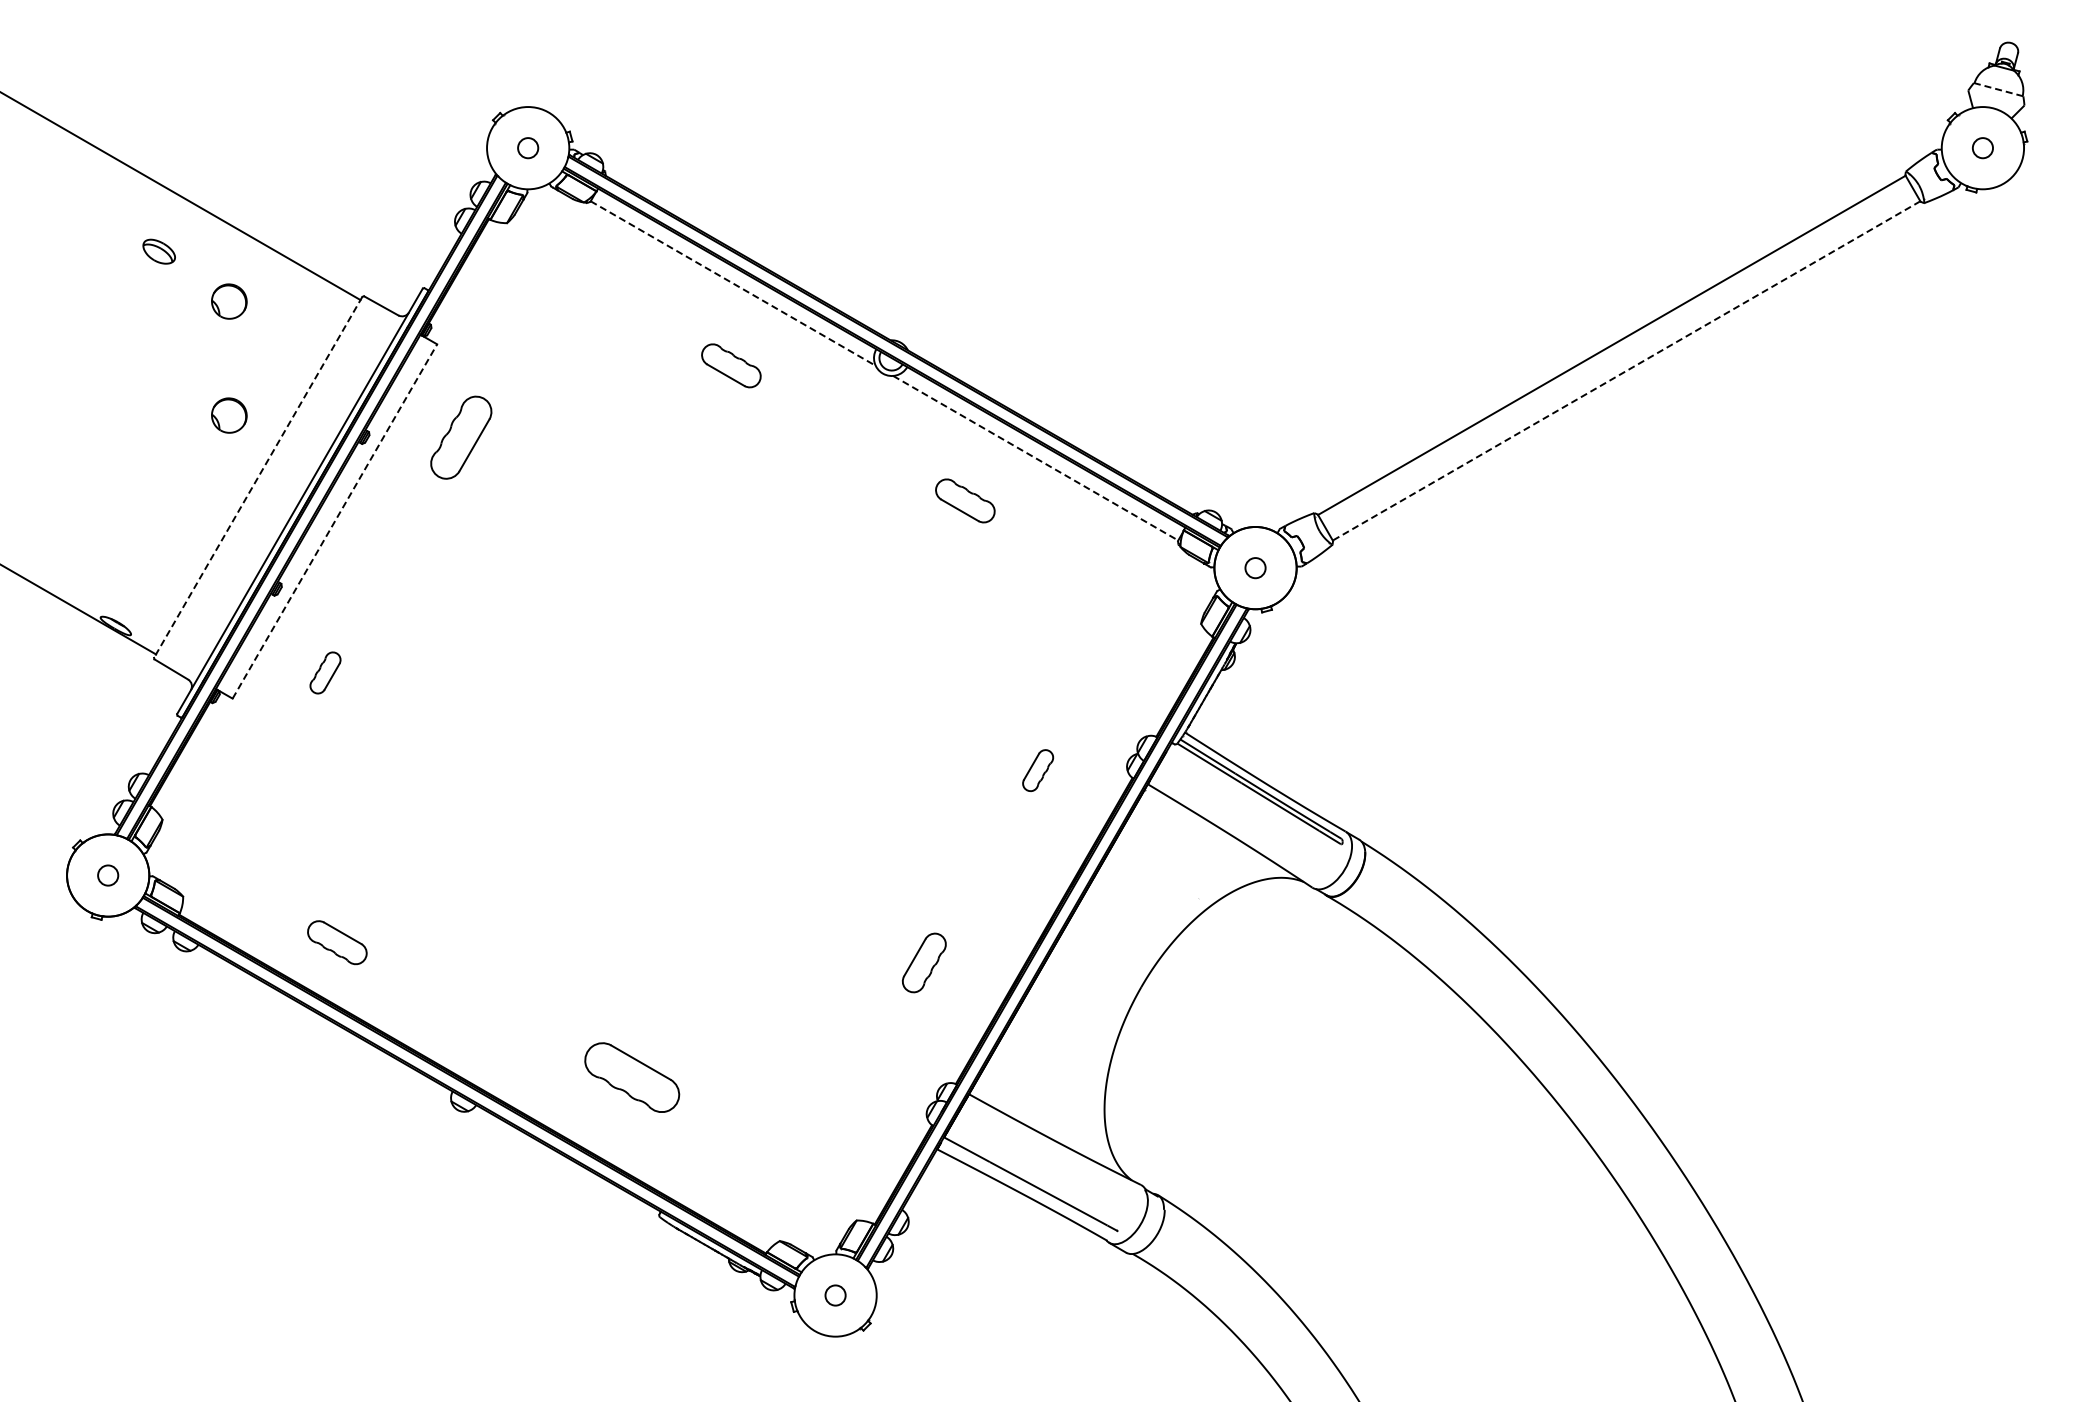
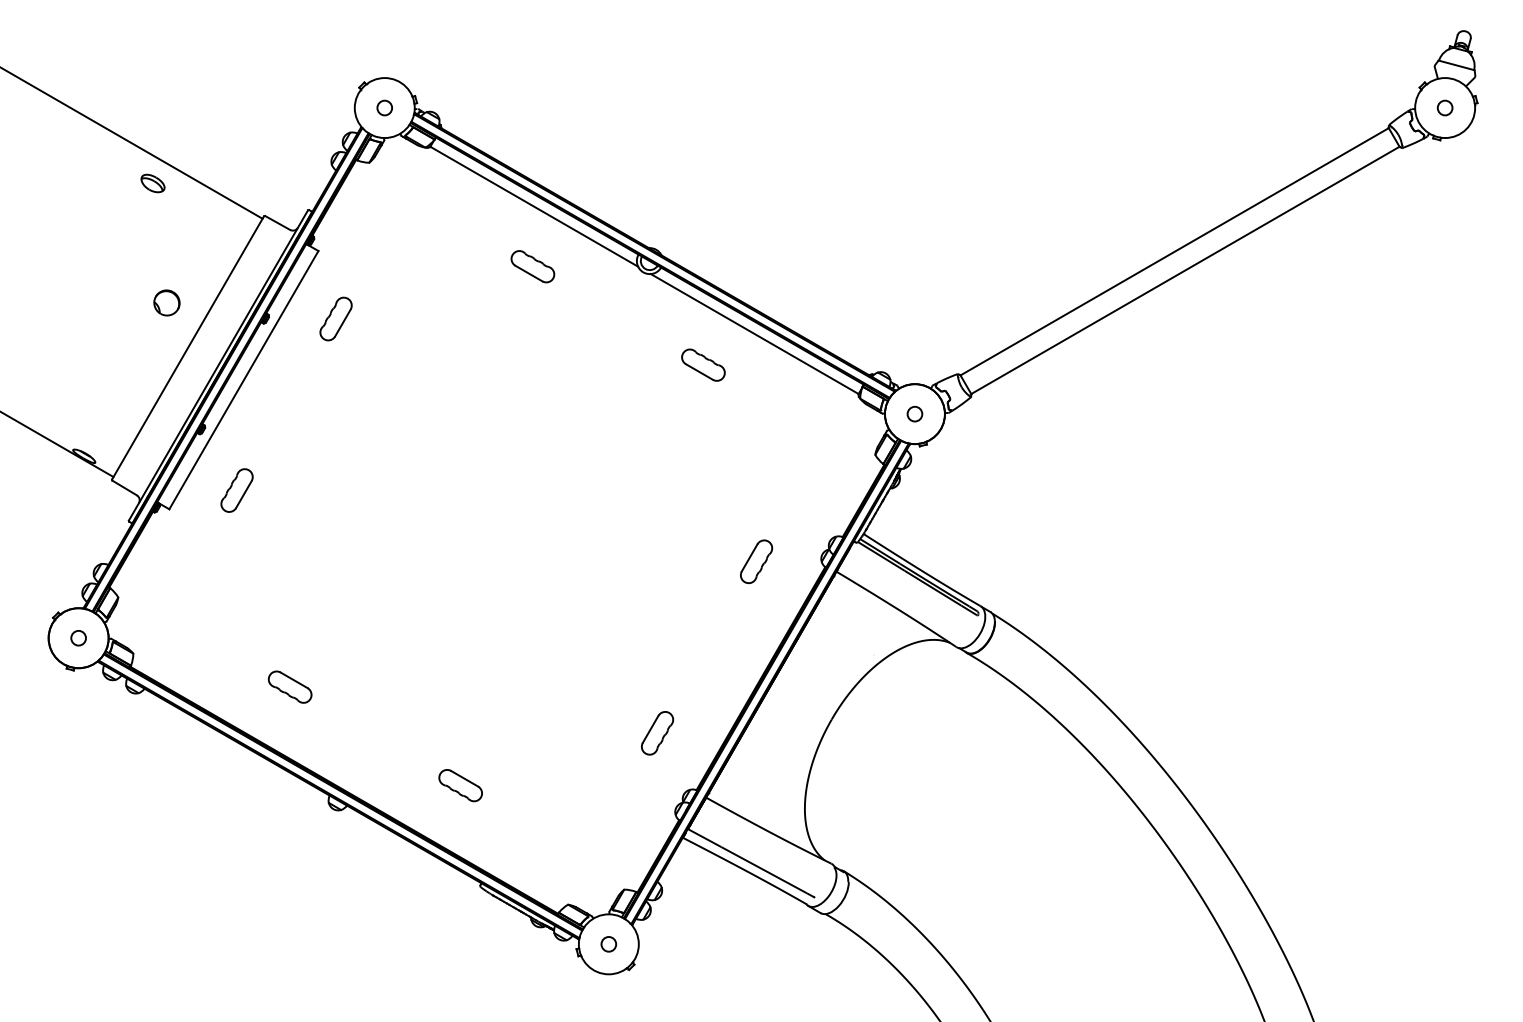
line: (1998, 89) -> (1456, 65), dashed -> solid
part: (158, 251) -> (152, 183), moved
line: (733, 283) -> (534, 206), dashed -> solid
part: (229, 301) -> (167, 219), removed
line: (1626, 371) -> (1185, 270), dashed -> solid
part: (461, 437) -> (336, 318), size x0.71
line: (1035, 458) -> (754, 334), dashed -> solid
line: (258, 477) -> (188, 348), dashed -> solid
line: (334, 521) -> (243, 380), dashed -> solid
part: (325, 672) -> (237, 490), size x1.43
part: (1037, 770) -> (756, 561), size x1.43
part: (337, 942) -> (290, 687), moved
part: (923, 962) -> (656, 732), moved
part: (632, 1077) -> (460, 785), size x0.62

